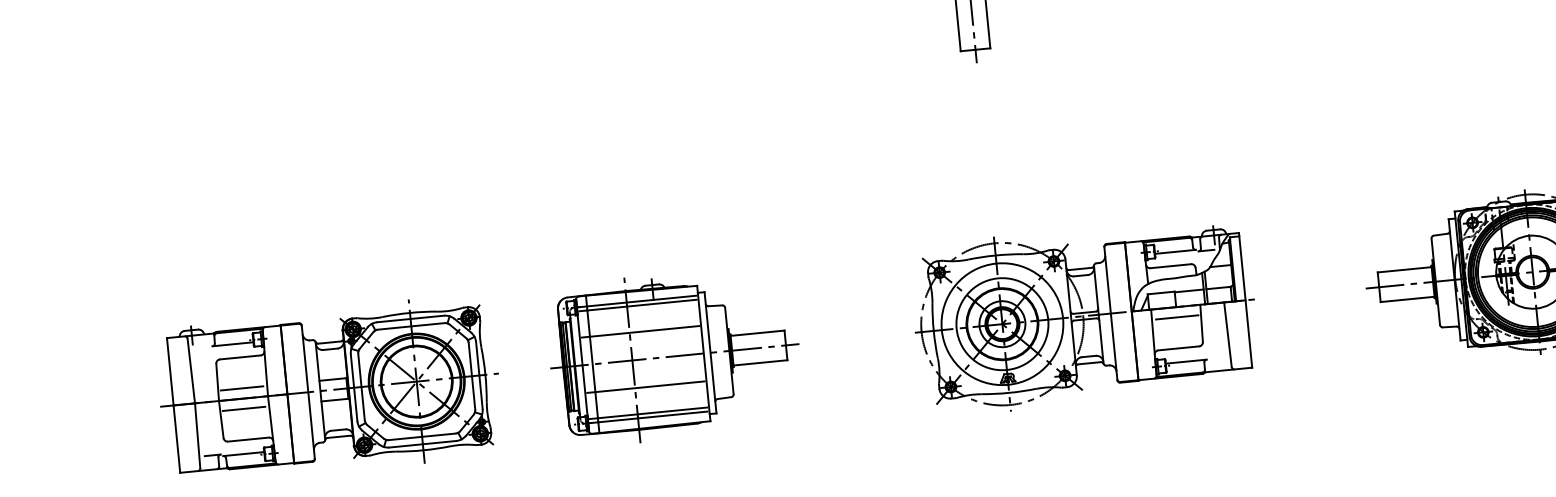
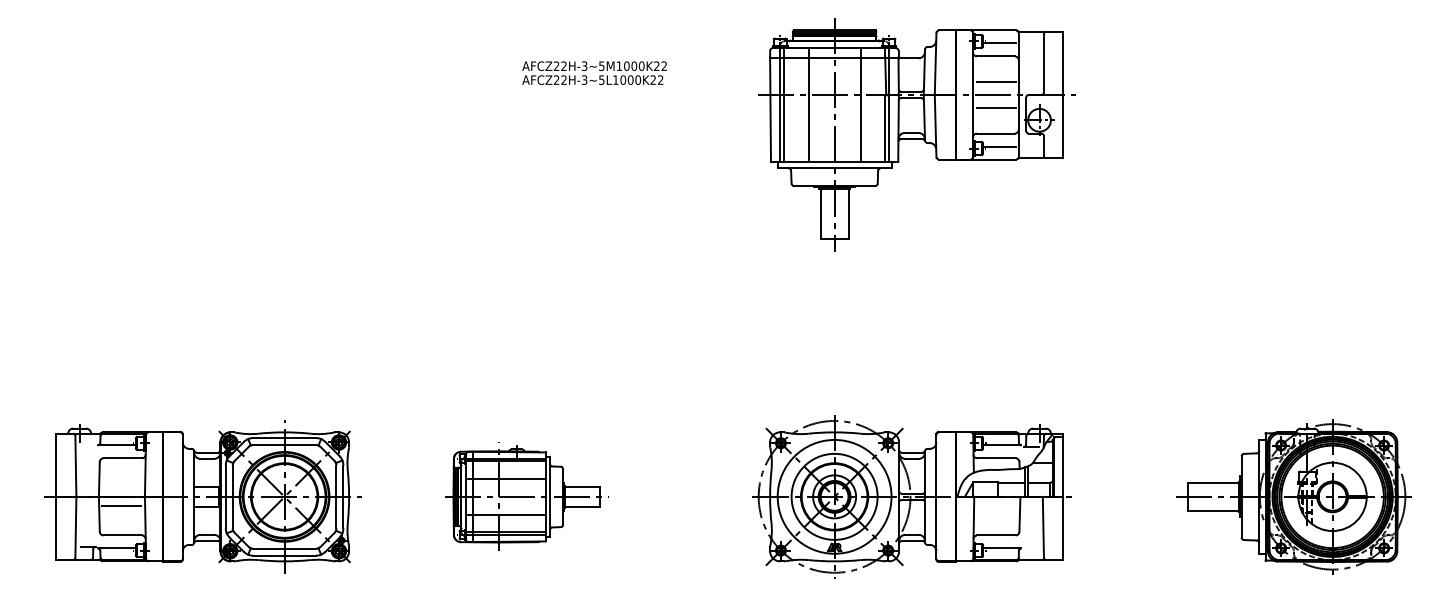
line: (1176, 317) -> (997, 506), removed
part: (674, 355) -> (526, 496), size x0.7
line: (242, 388) -> (121, 487), removed

